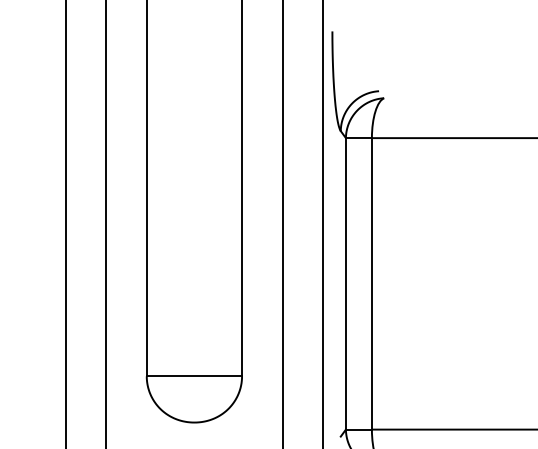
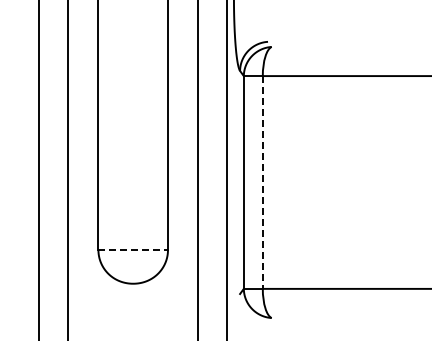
line: (371, 283) -> (262, 182), solid -> dashed
line: (194, 377) -> (133, 250), solid -> dashed

